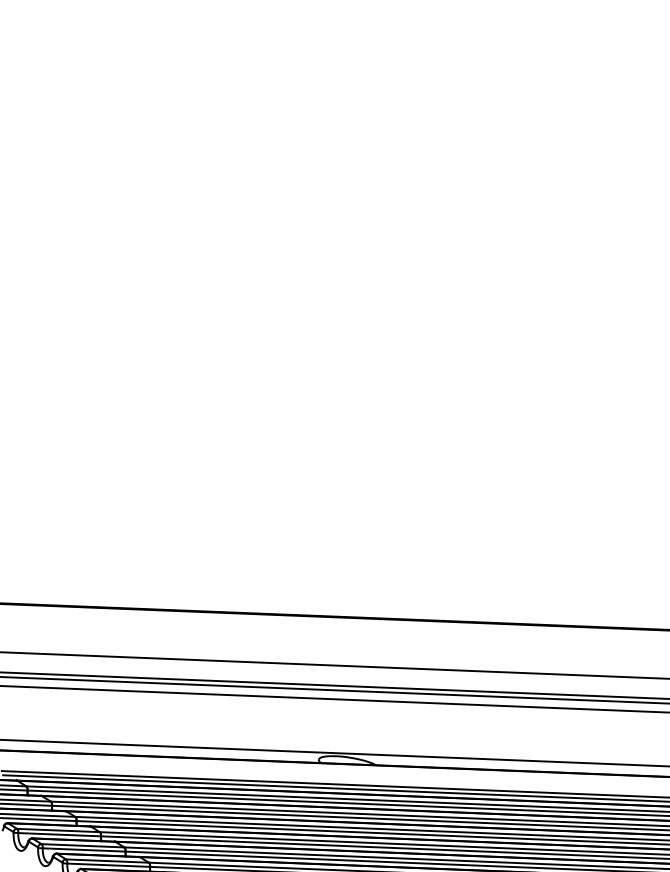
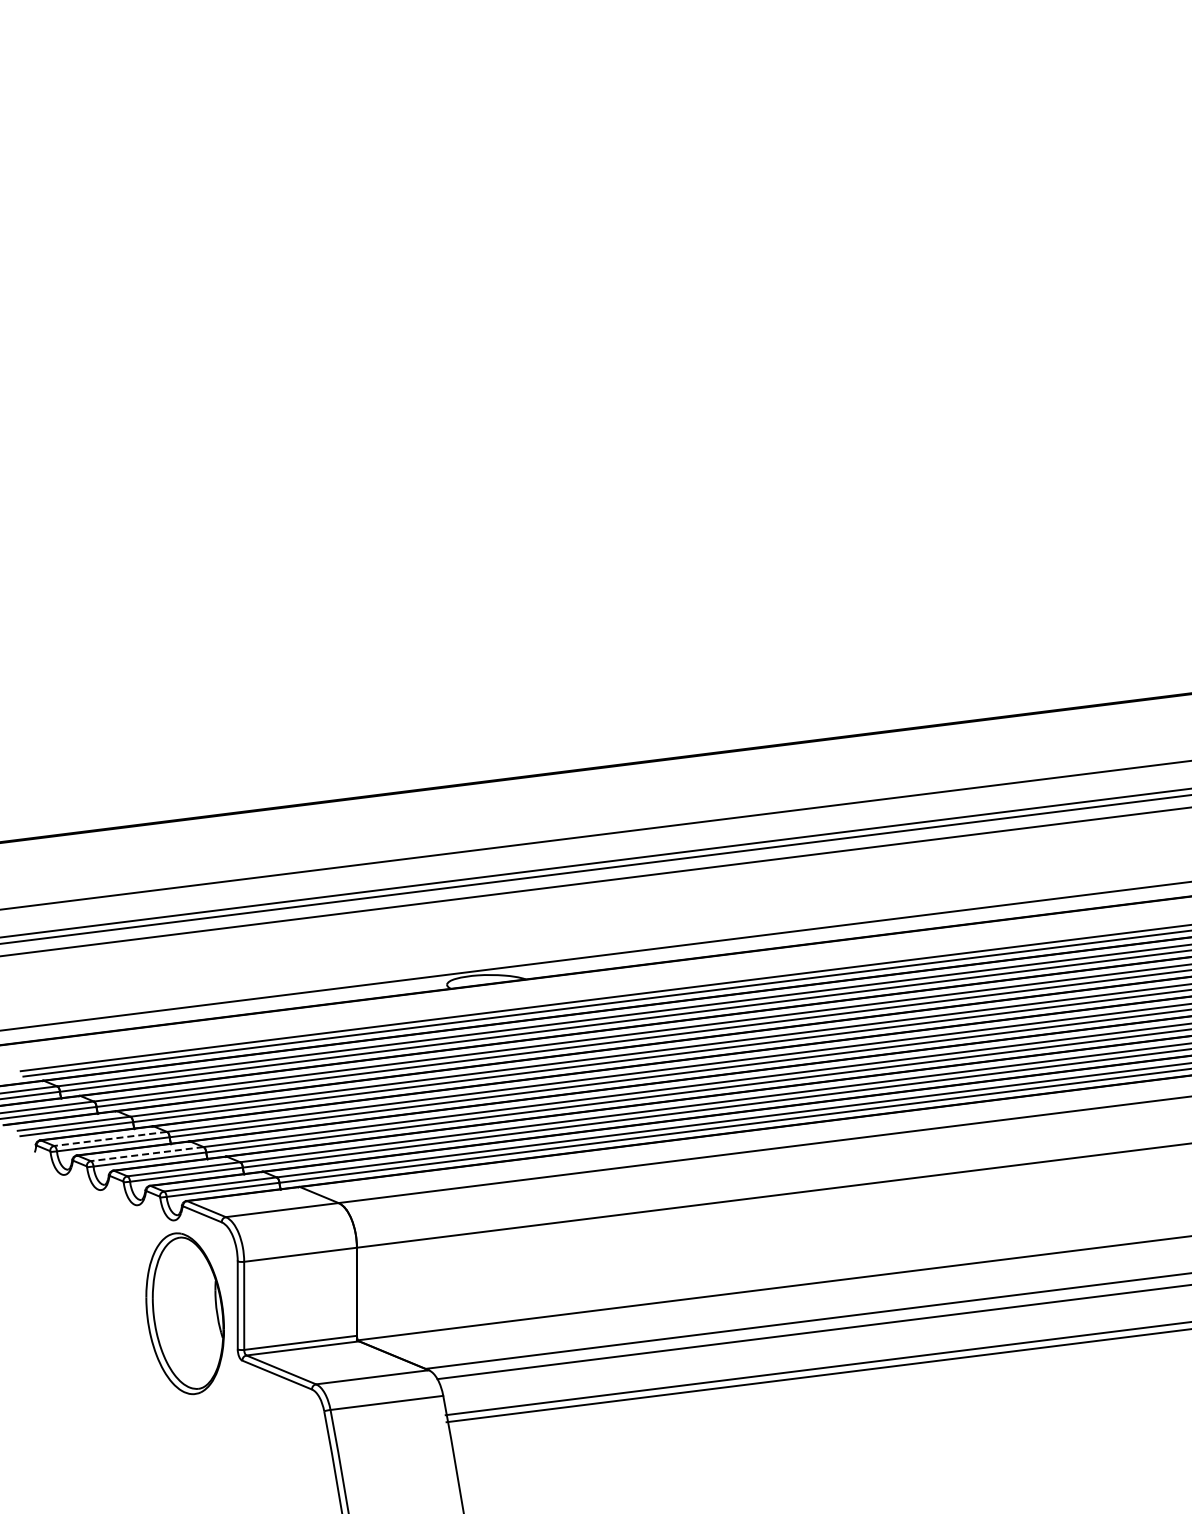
line: (58, 830) -> (110, 1138), solid -> dashed
line: (83, 846) -> (147, 1154), solid -> dashed

